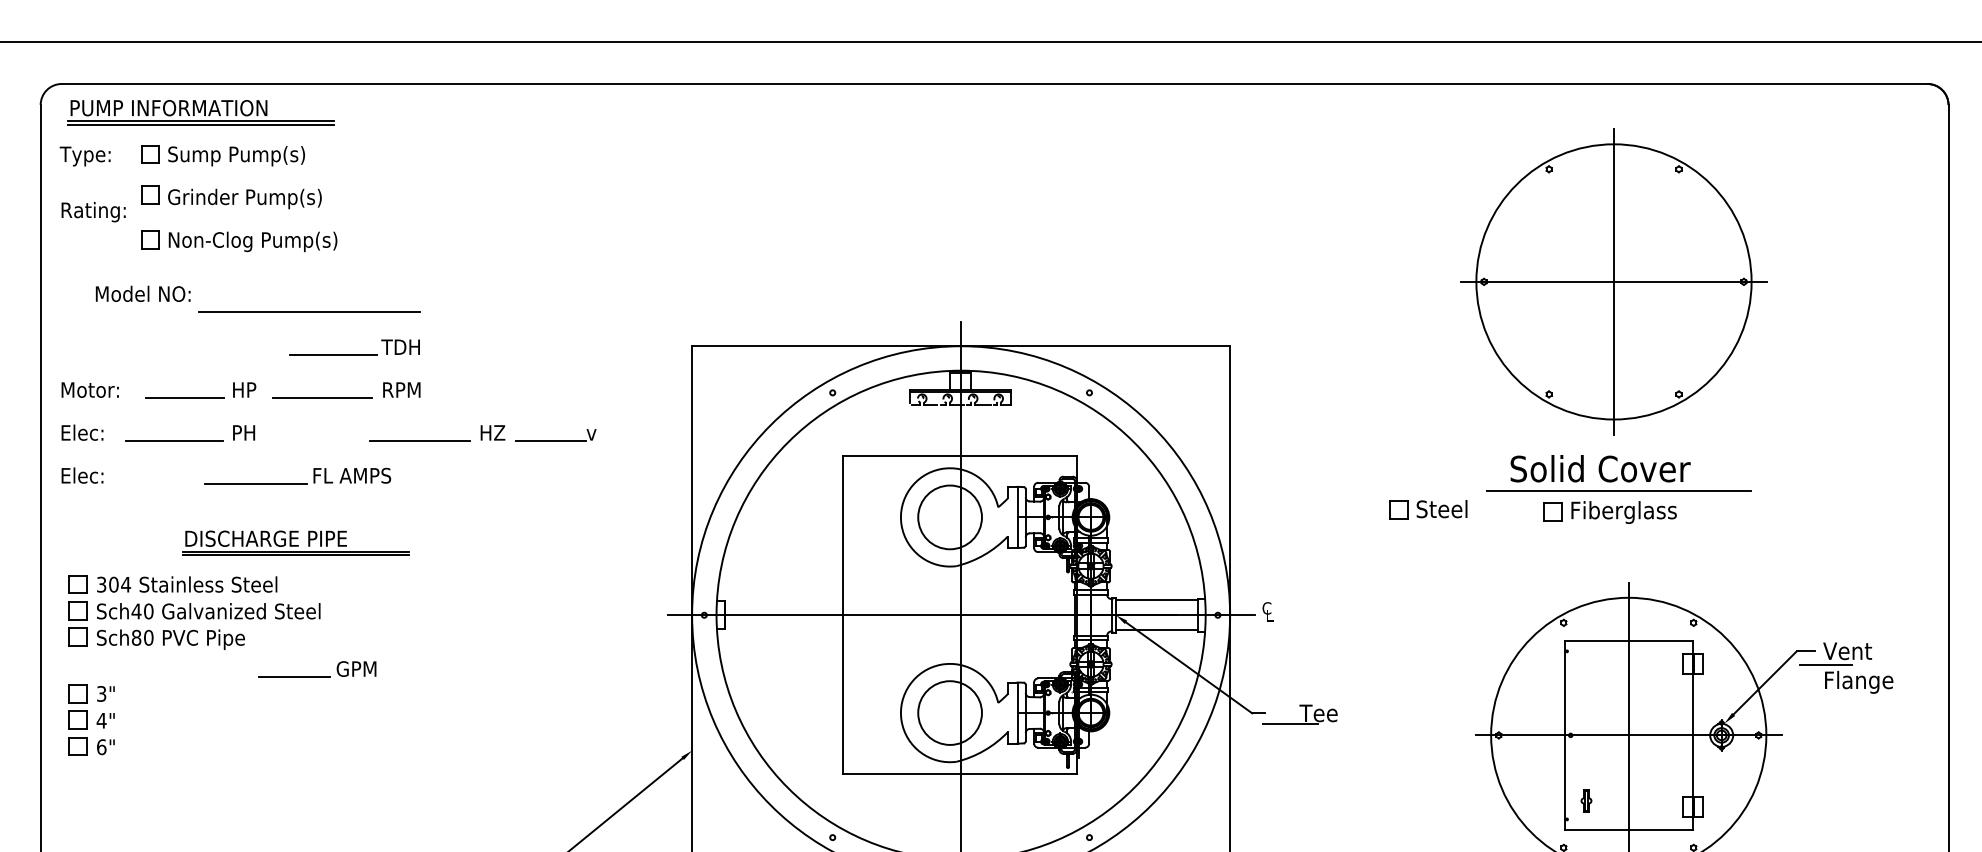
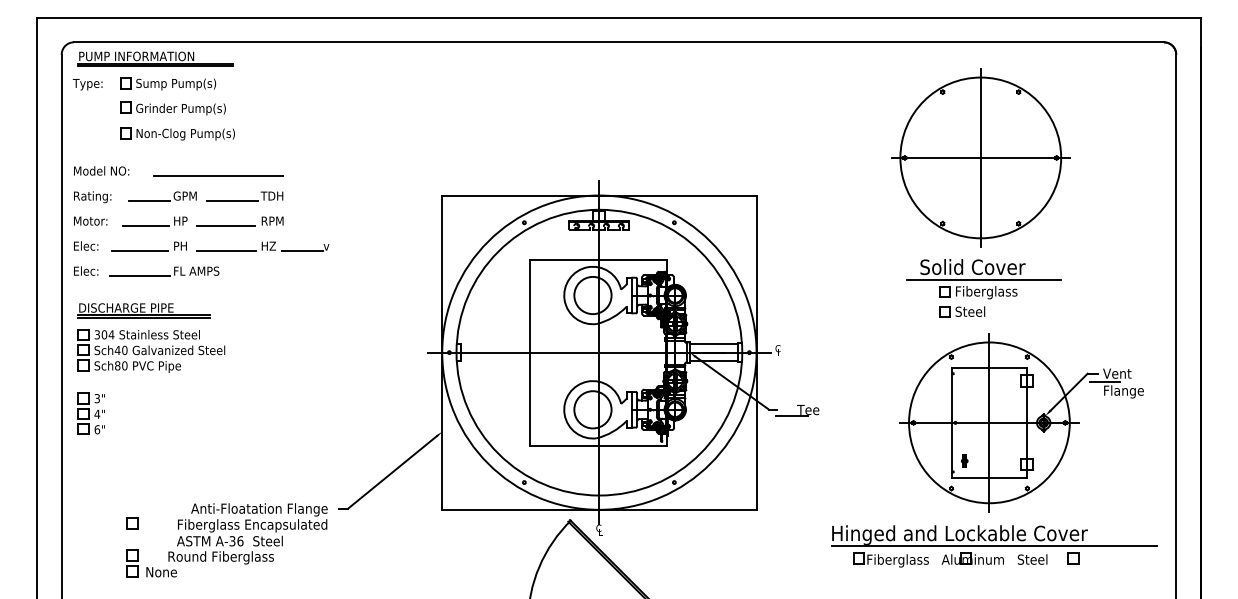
text: (93, 212) -> (92, 197), moved
text: (143, 293) -> (101, 170), moved
part: (481, 433) -> (262, 246), moved
part: (297, 476) -> (164, 271), moved
part: (1428, 508) -> (962, 311), moved
part: (295, 543) -> (143, 310), moved
part: (317, 669) -> (162, 196), moved

